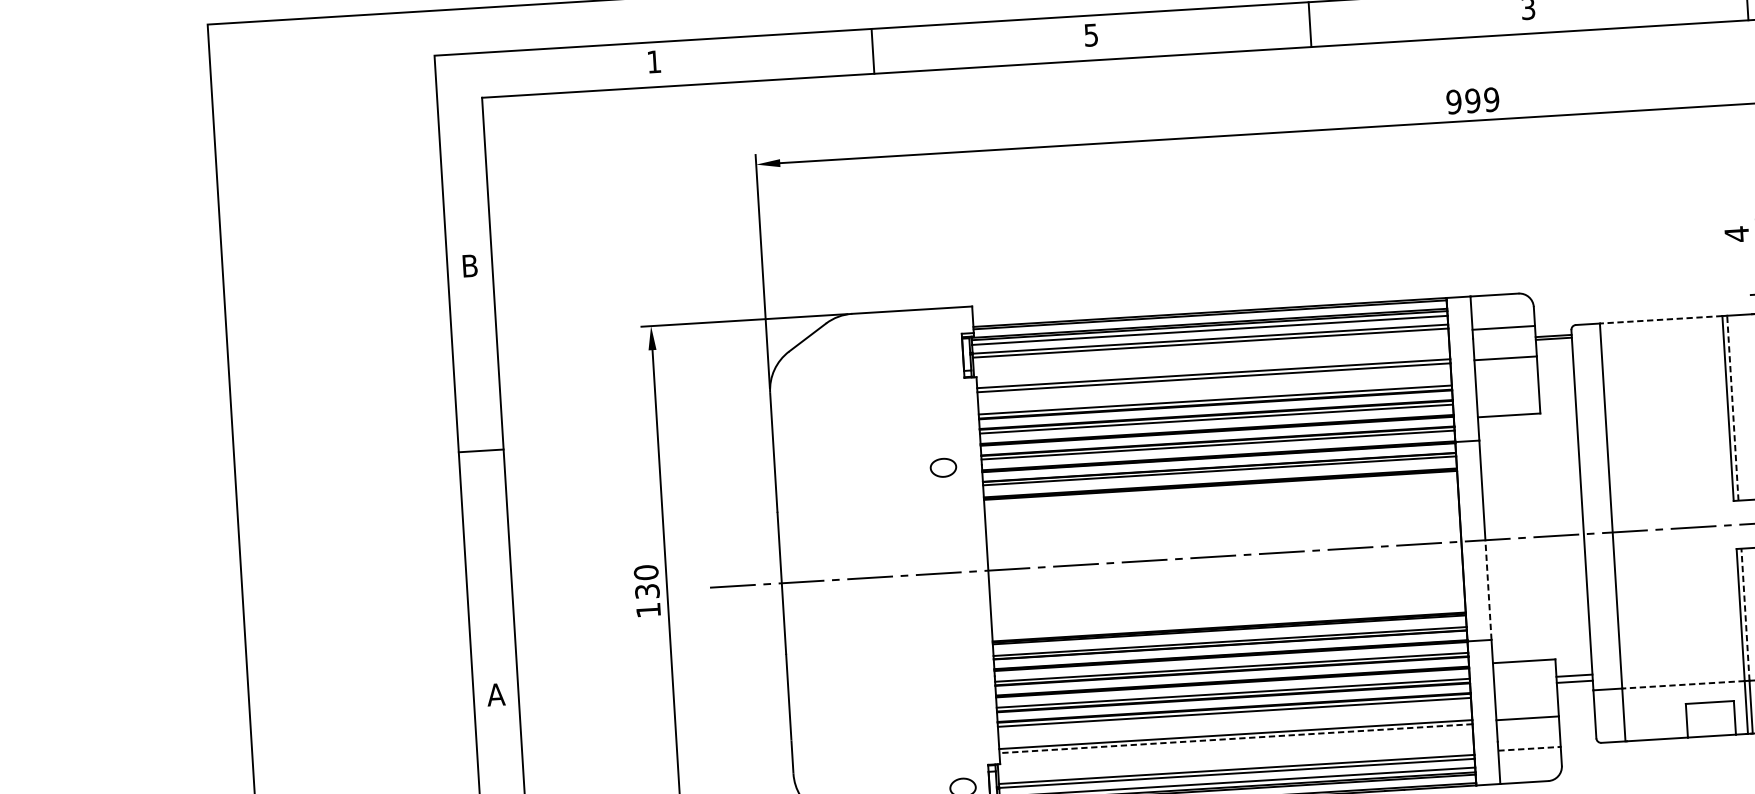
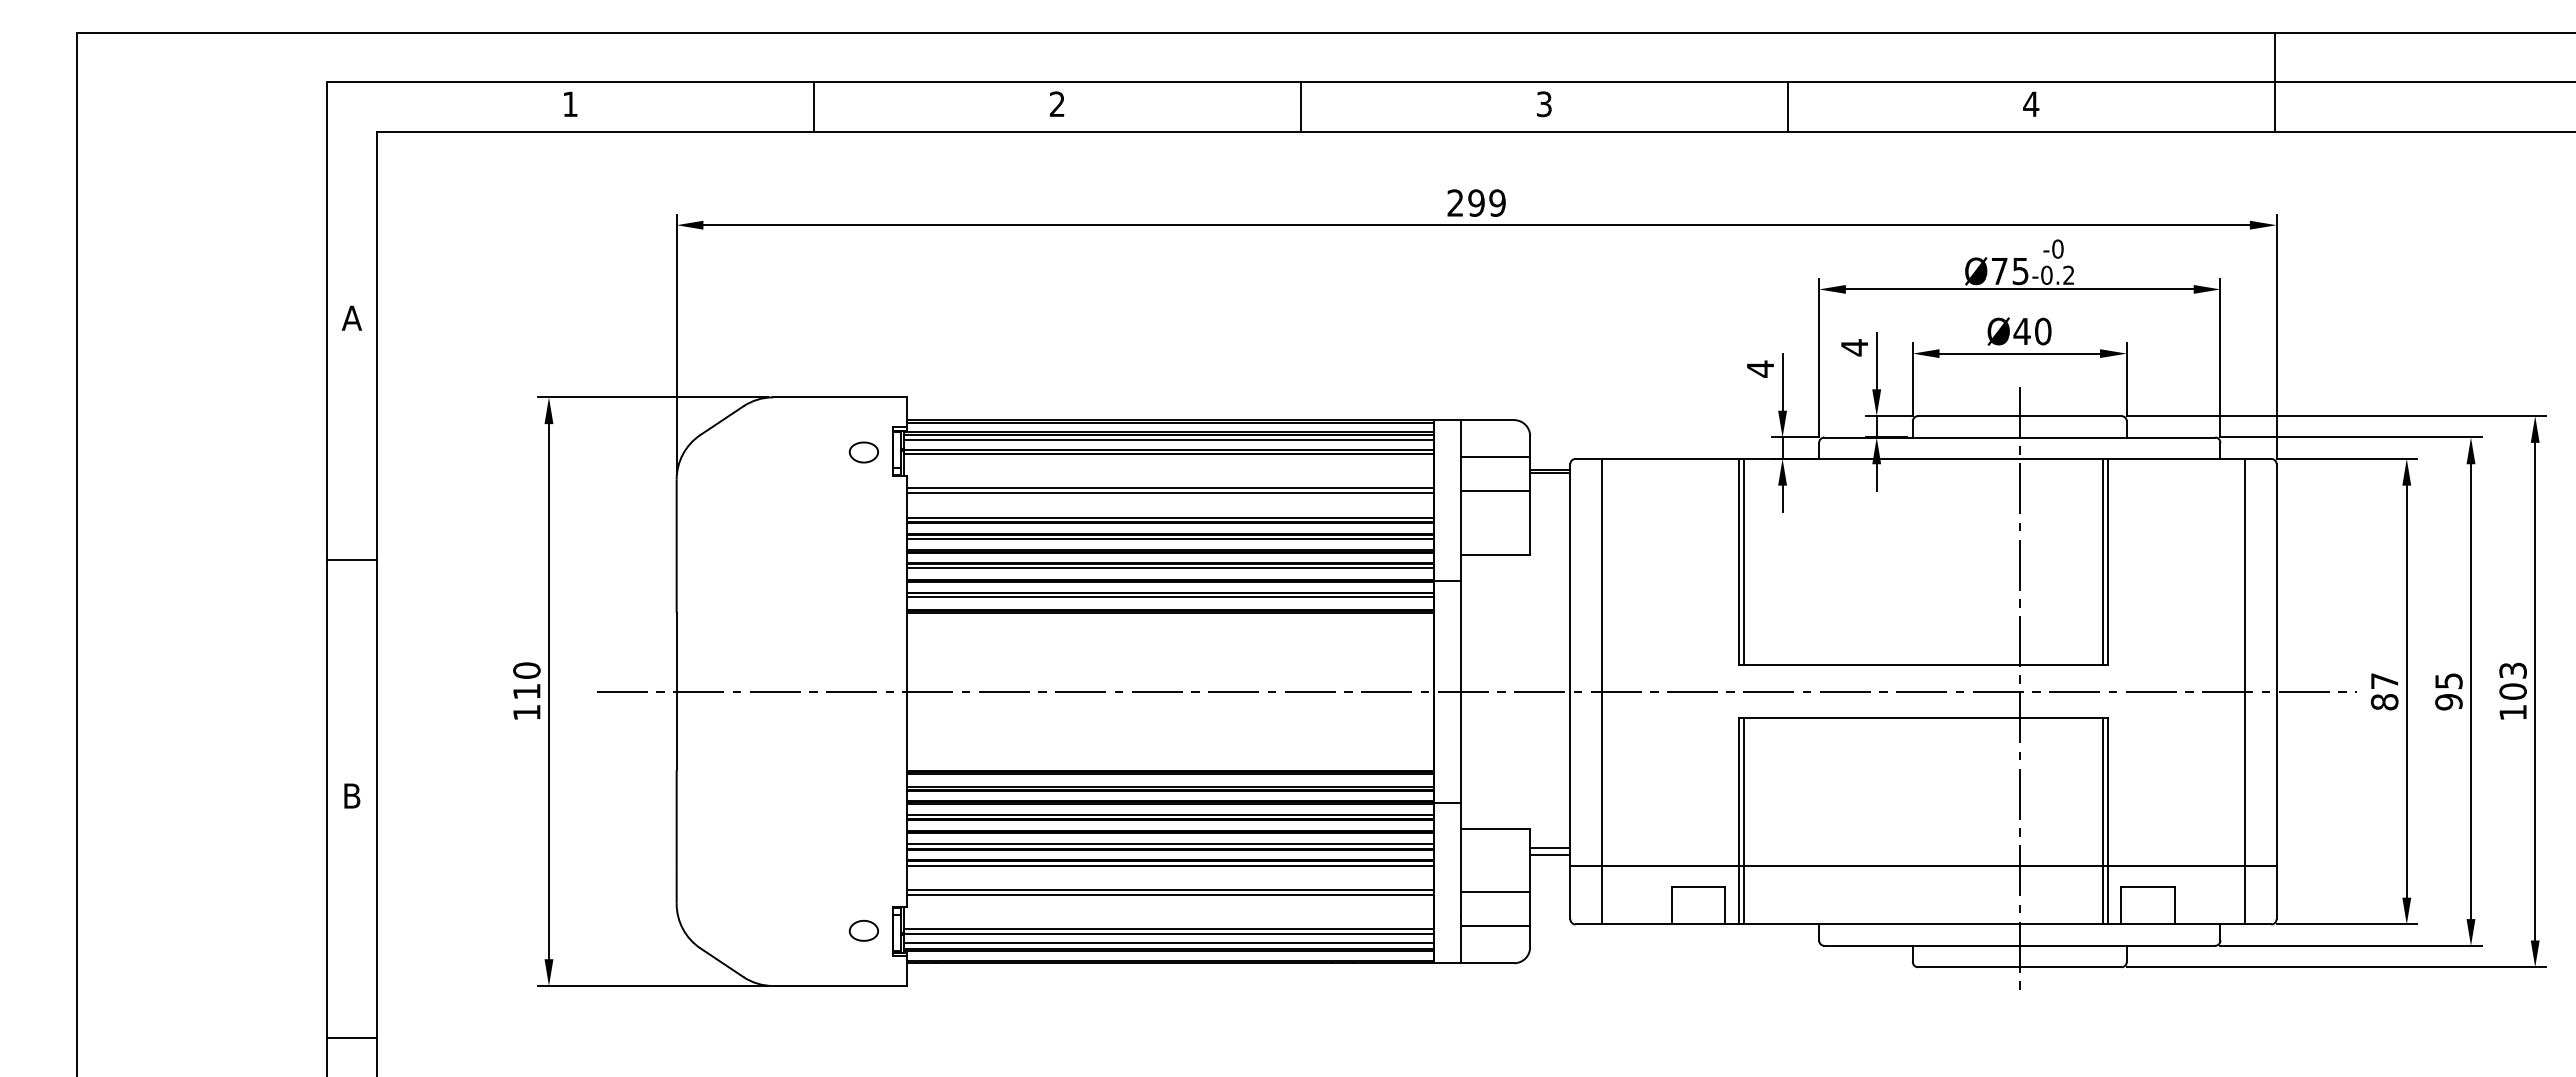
text: (1090, 35) -> (1056, 104), 5 -> 2
text: (1453, 101) -> (1455, 202), 999 -> 299
text: (469, 265) -> (351, 317), B -> A
line: (1661, 319) -> (1670, 458), dashed -> solid
line: (1733, 407) -> (1744, 561), dashed -> solid
line: (480, 451) -> (351, 560), moved
part: (943, 467) -> (863, 452), moved
line: (1488, 590) -> (1460, 747), dashed -> solid
text: (647, 591) -> (526, 691), 130 -> 110
line: (1745, 615) -> (1744, 792), dashed -> solid
line: (1683, 684) -> (1670, 865), dashed -> solid
text: (495, 694) -> (351, 795), A -> B
line: (1236, 739) -> (1170, 895), dashed -> solid
line: (1529, 749) -> (1495, 926), dashed -> solid

